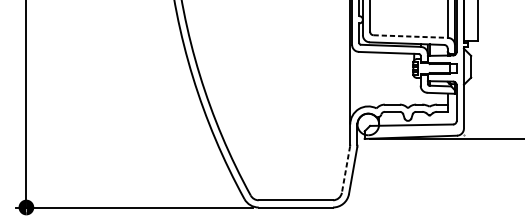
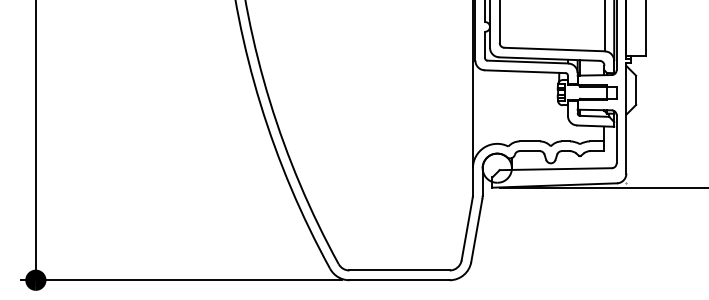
line: (411, 36) -> (555, 49), dashed -> solid
line: (346, 169) -> (467, 229), dashed -> solid

